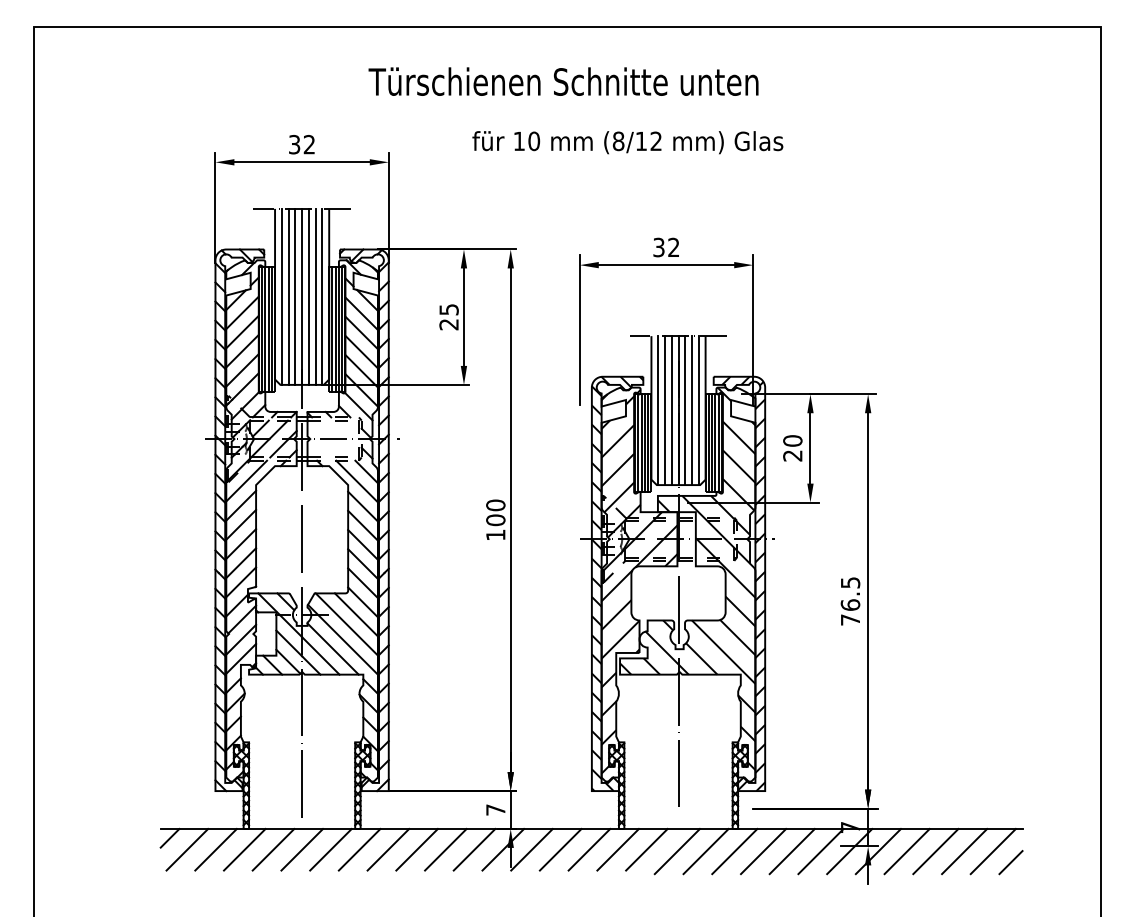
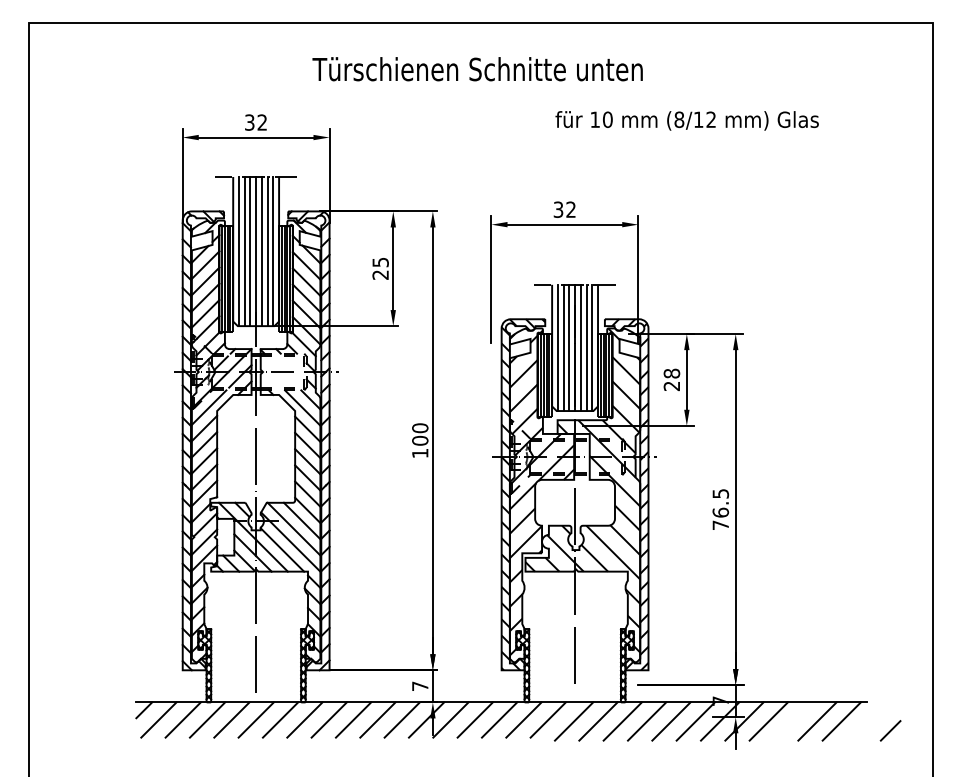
text: (627, 142) -> (686, 120), moved
text: (792, 440) -> (671, 373), 20 -> 28
line: (935, 851) -> (792, 721), removed
line: (1010, 862) -> (890, 730), moved

